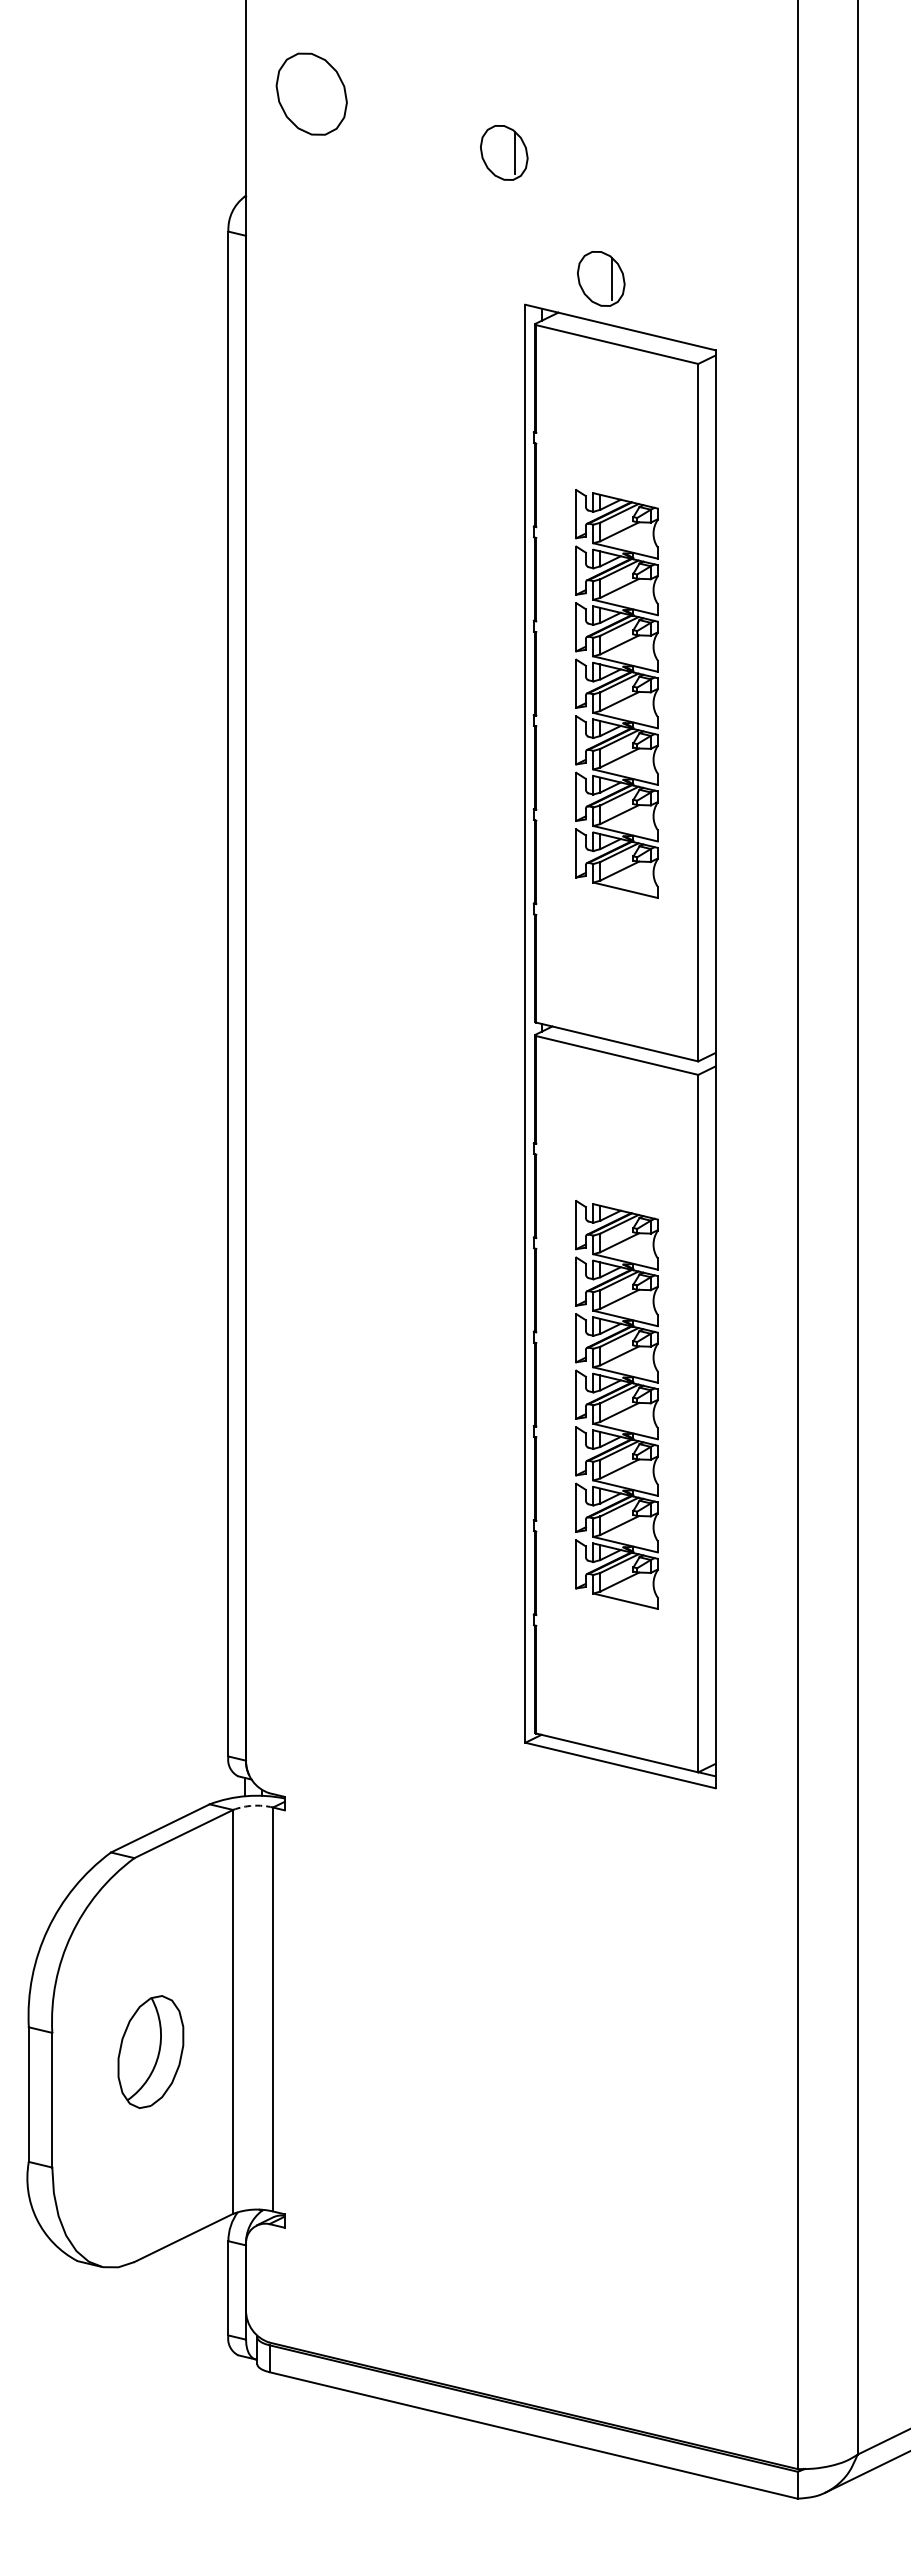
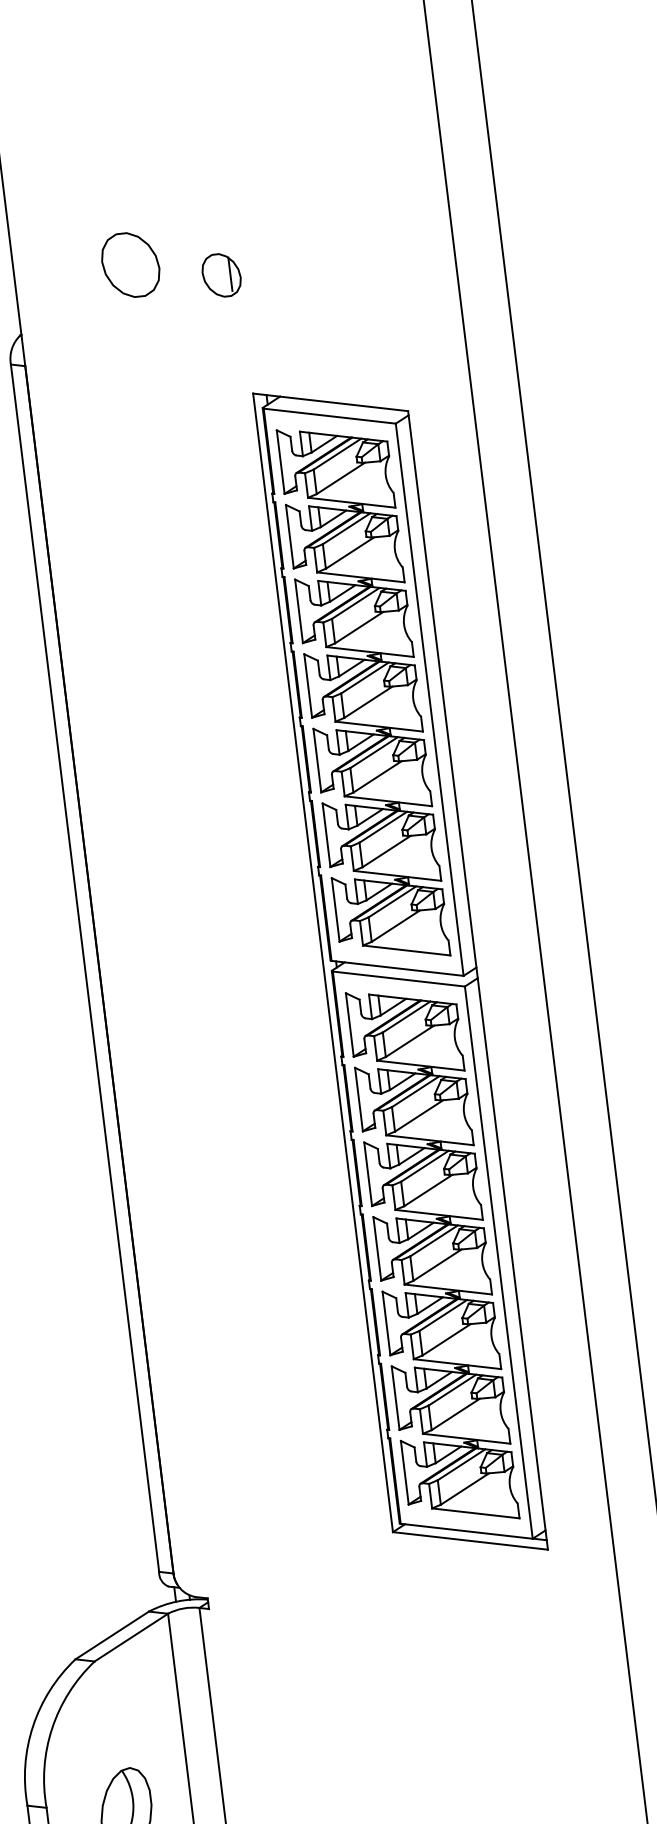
part: (311, 93) -> (130, 264), moved
part: (601, 278) -> (310, 365), removed
part: (616, 693) -> (363, 692), size x1.67
part: (616, 1404) -> (432, 1255), size x1.67
arc: (252, 1805) -> (182, 1608), dashed -> solid

